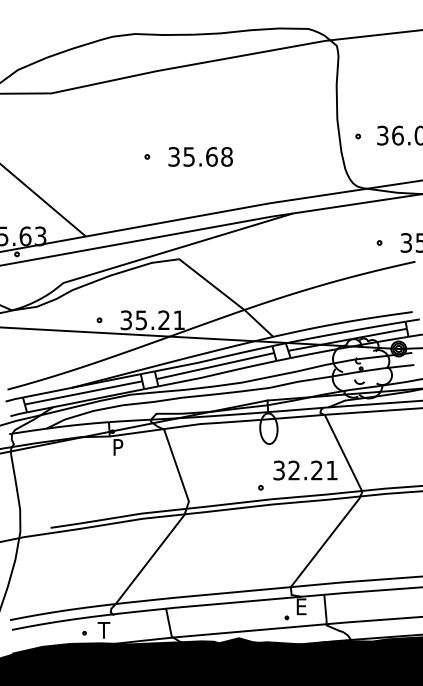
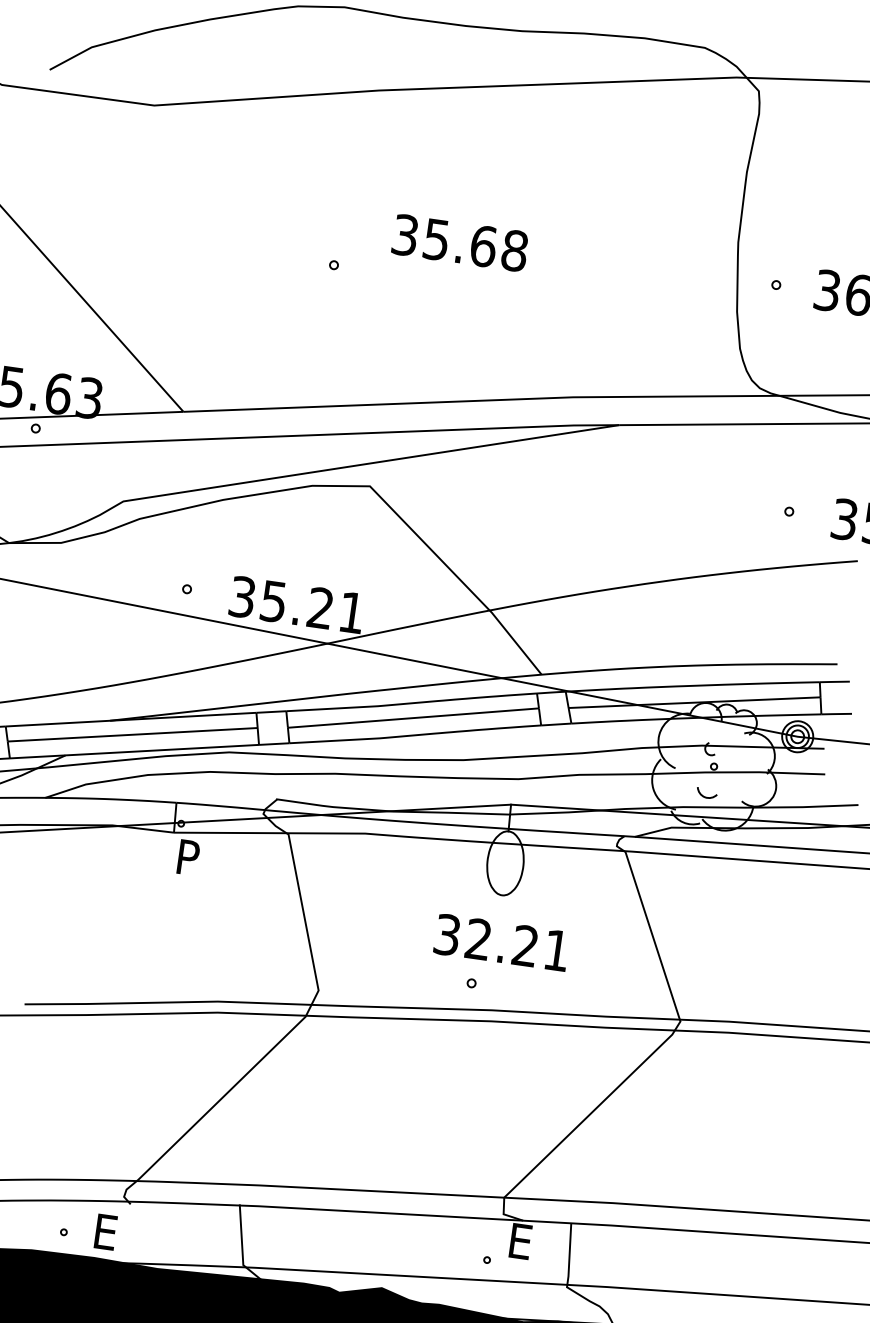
text: (200, 156) -> (460, 242), moved
text: (305, 470) -> (501, 942), moved
text: (103, 630) -> (103, 1232), T -> E

